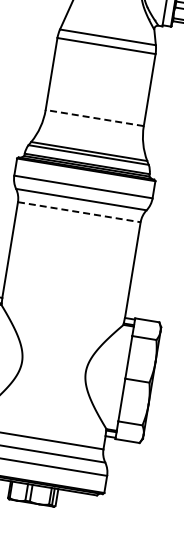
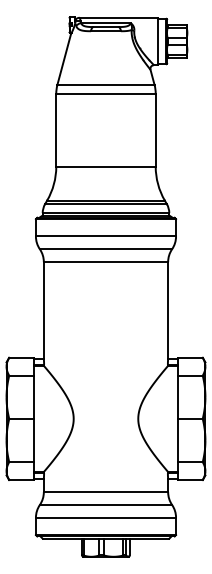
line: (95, 118) -> (106, 166), dashed -> solid
line: (79, 212) -> (106, 262), dashed -> solid

